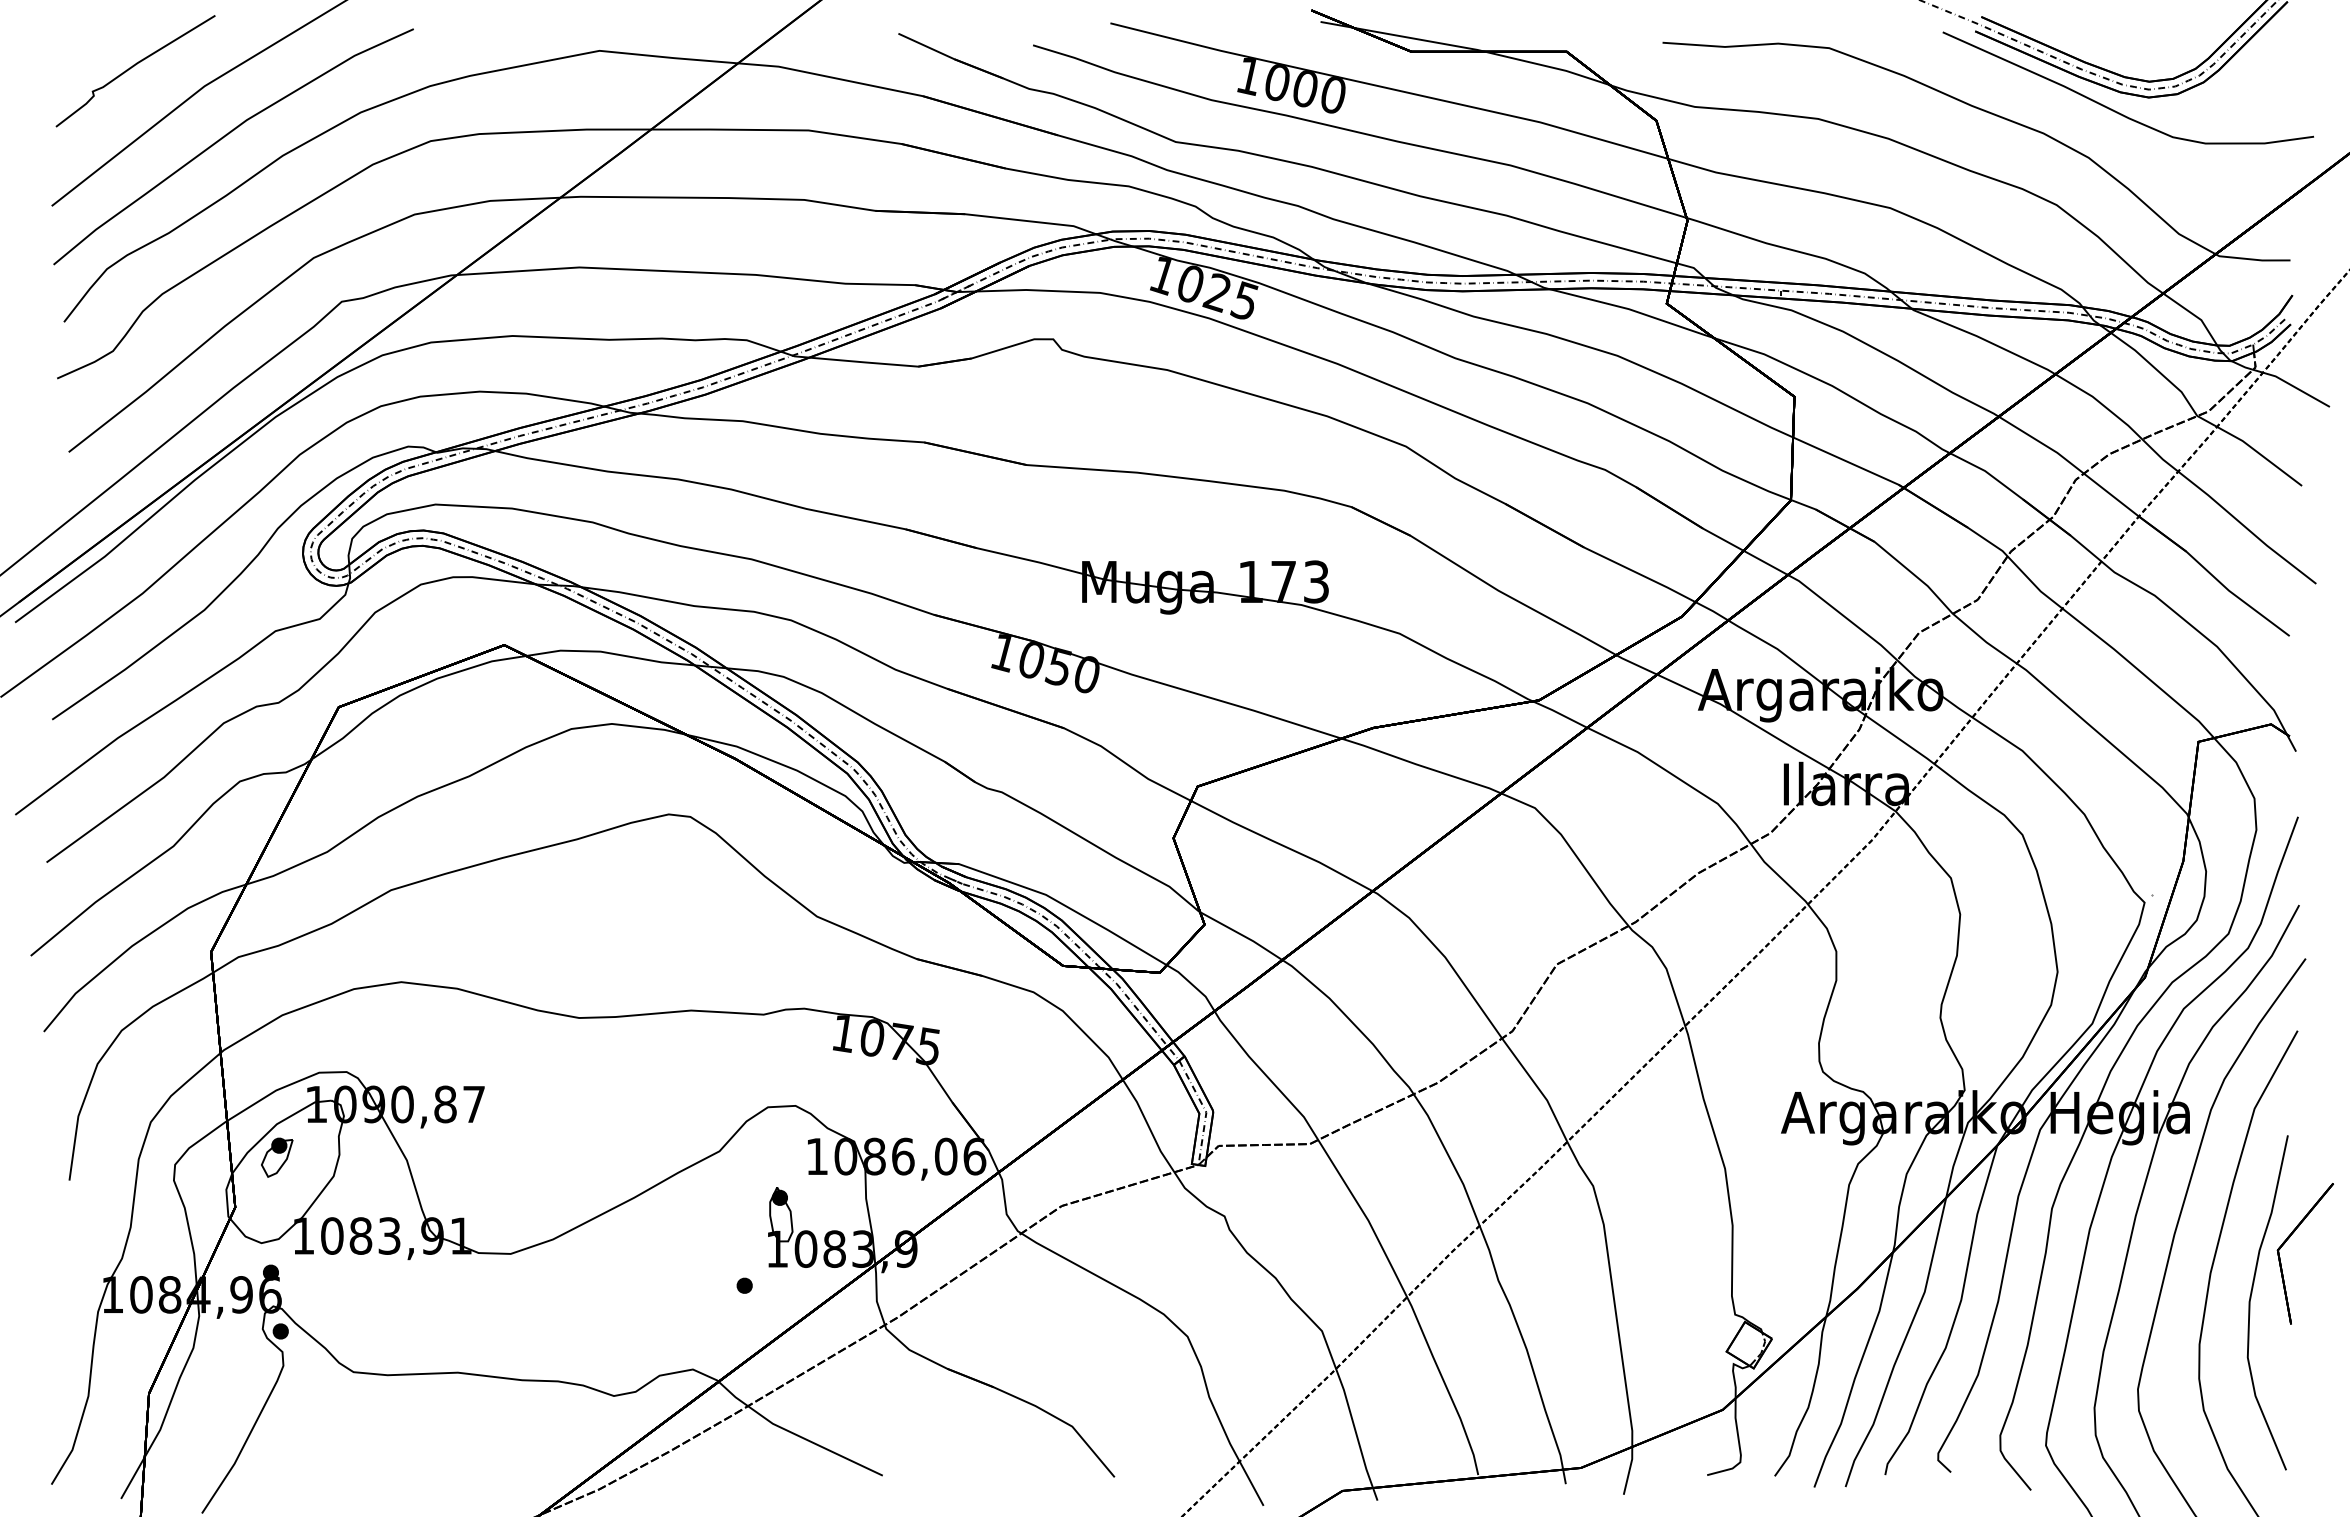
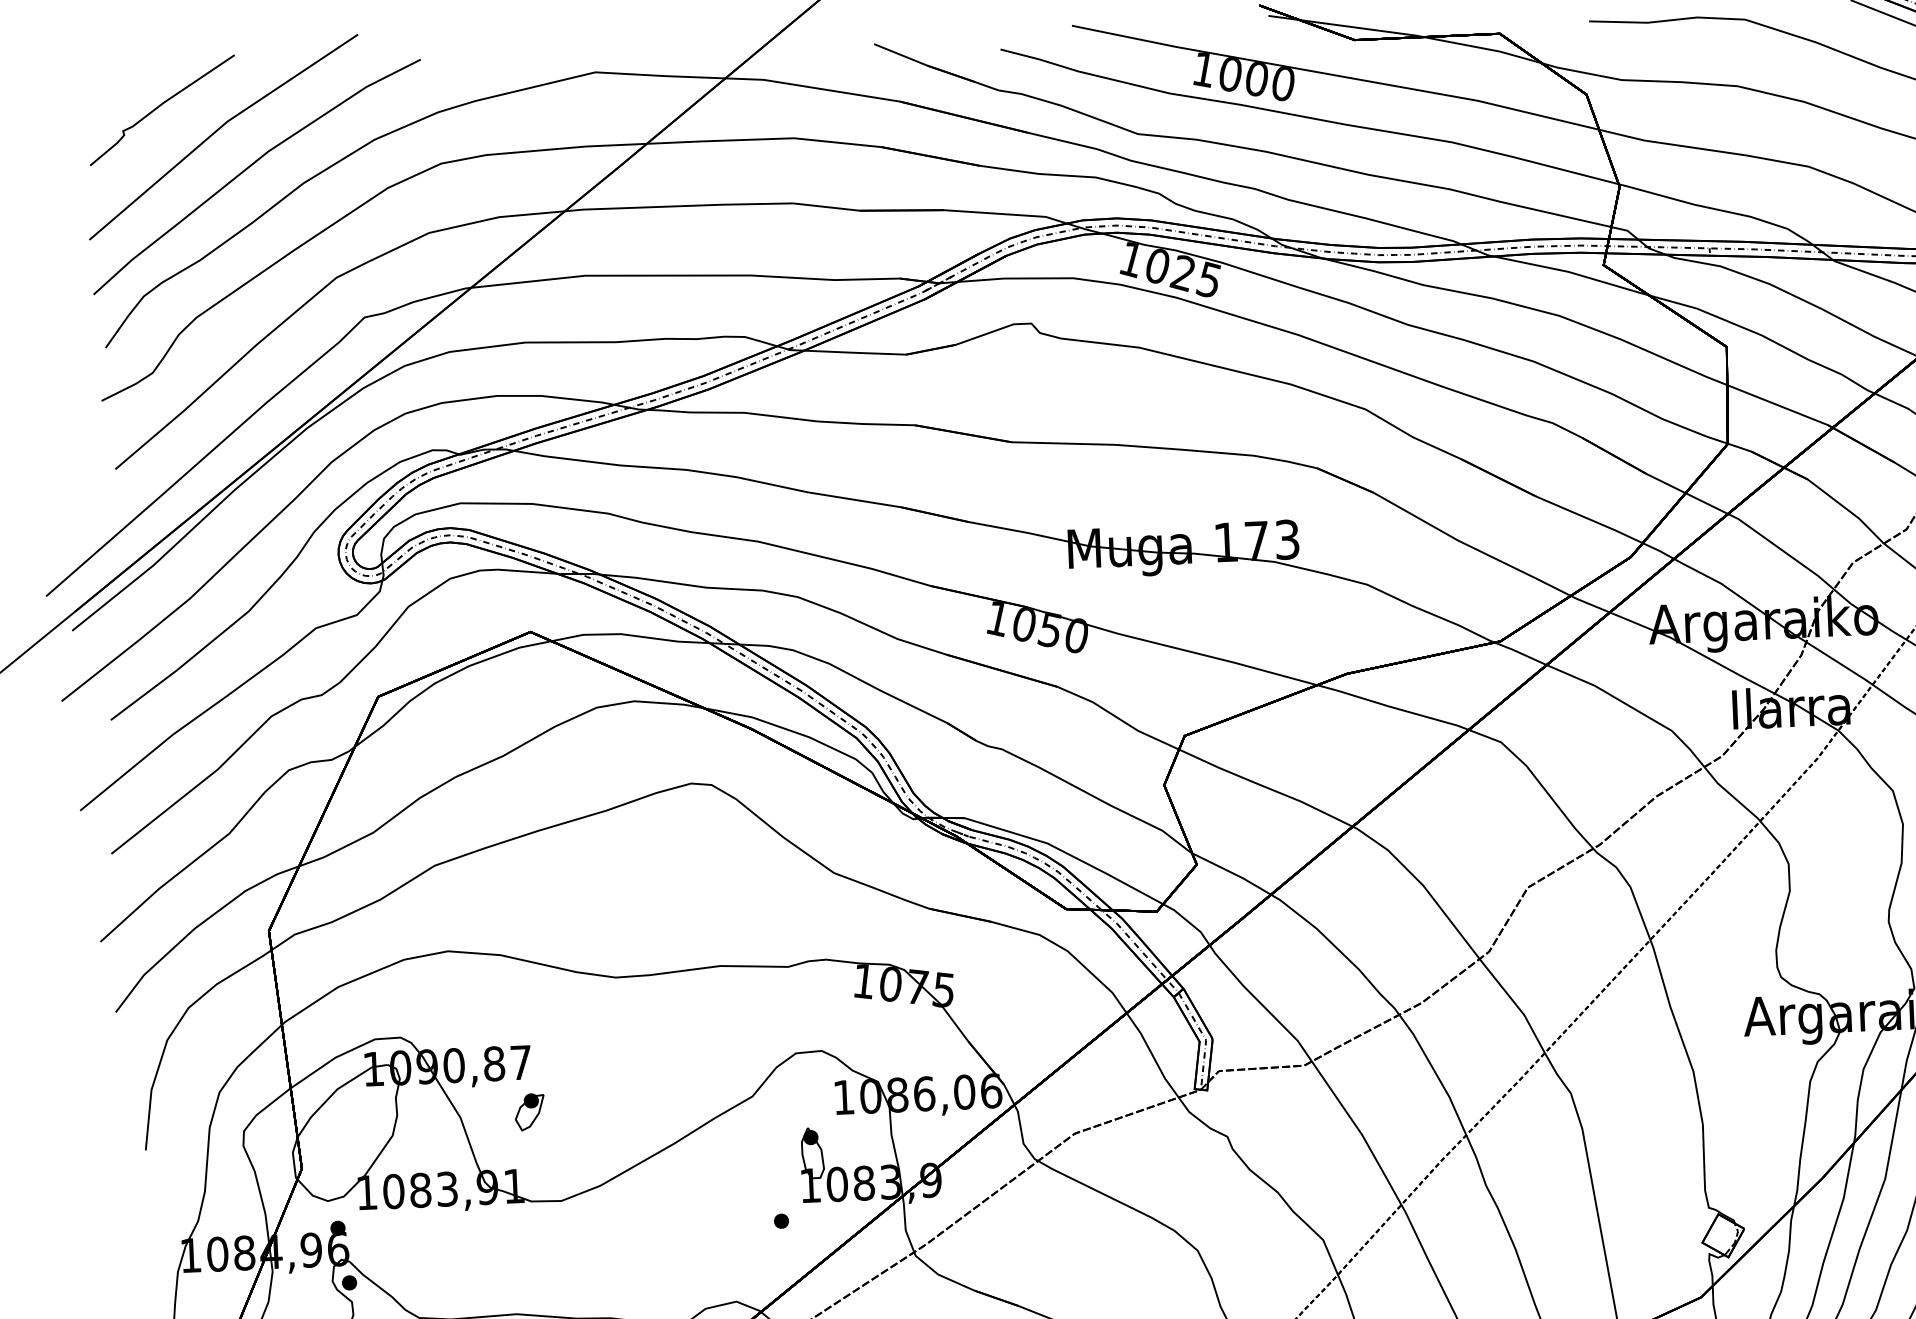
part: (277, 1157) -> (530, 1112), moved

